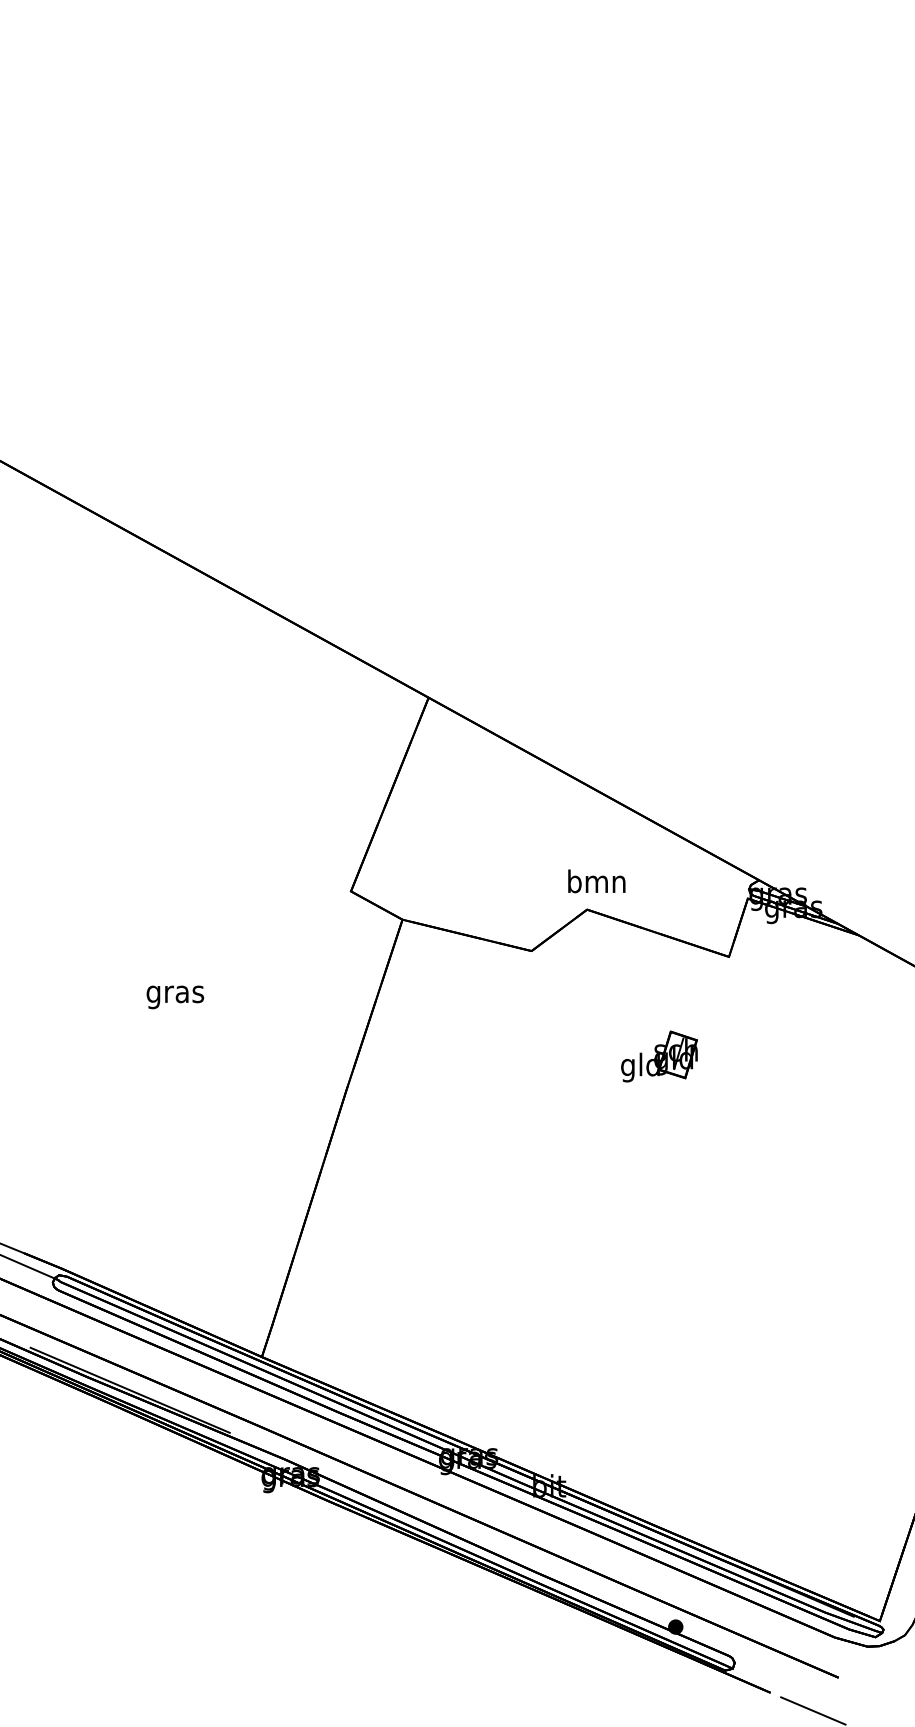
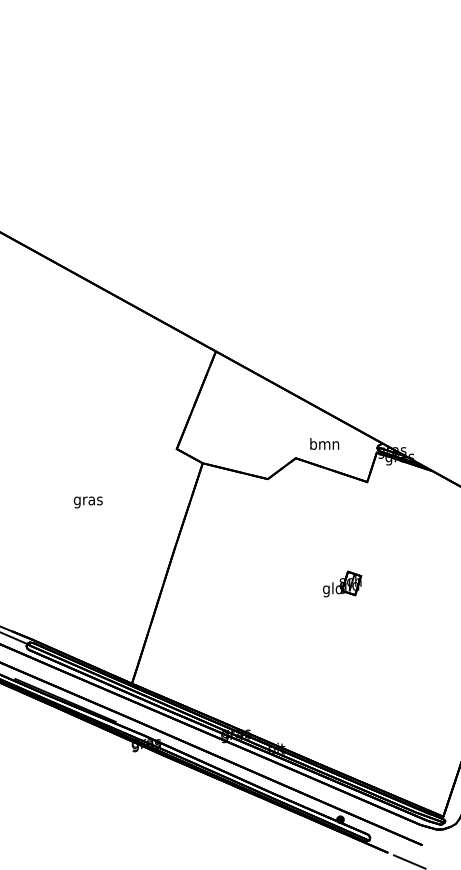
text: (596, 880) -> (324, 443), moved
part: (659, 1055) -> (342, 583), moved

